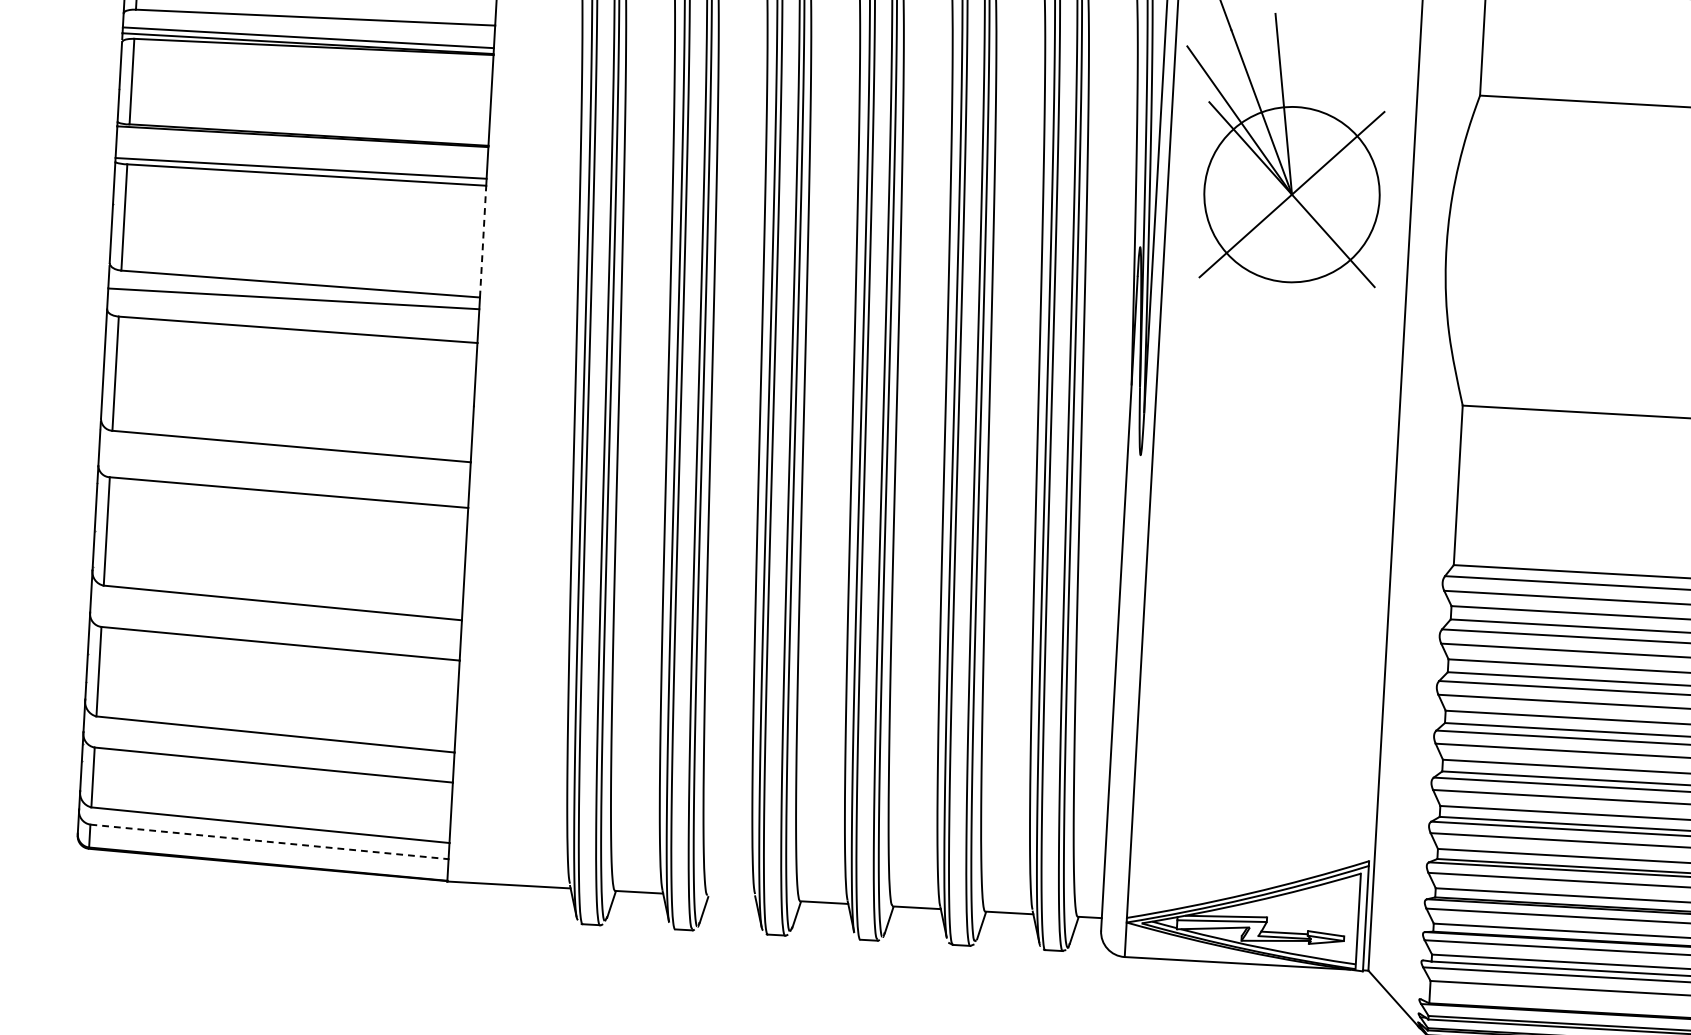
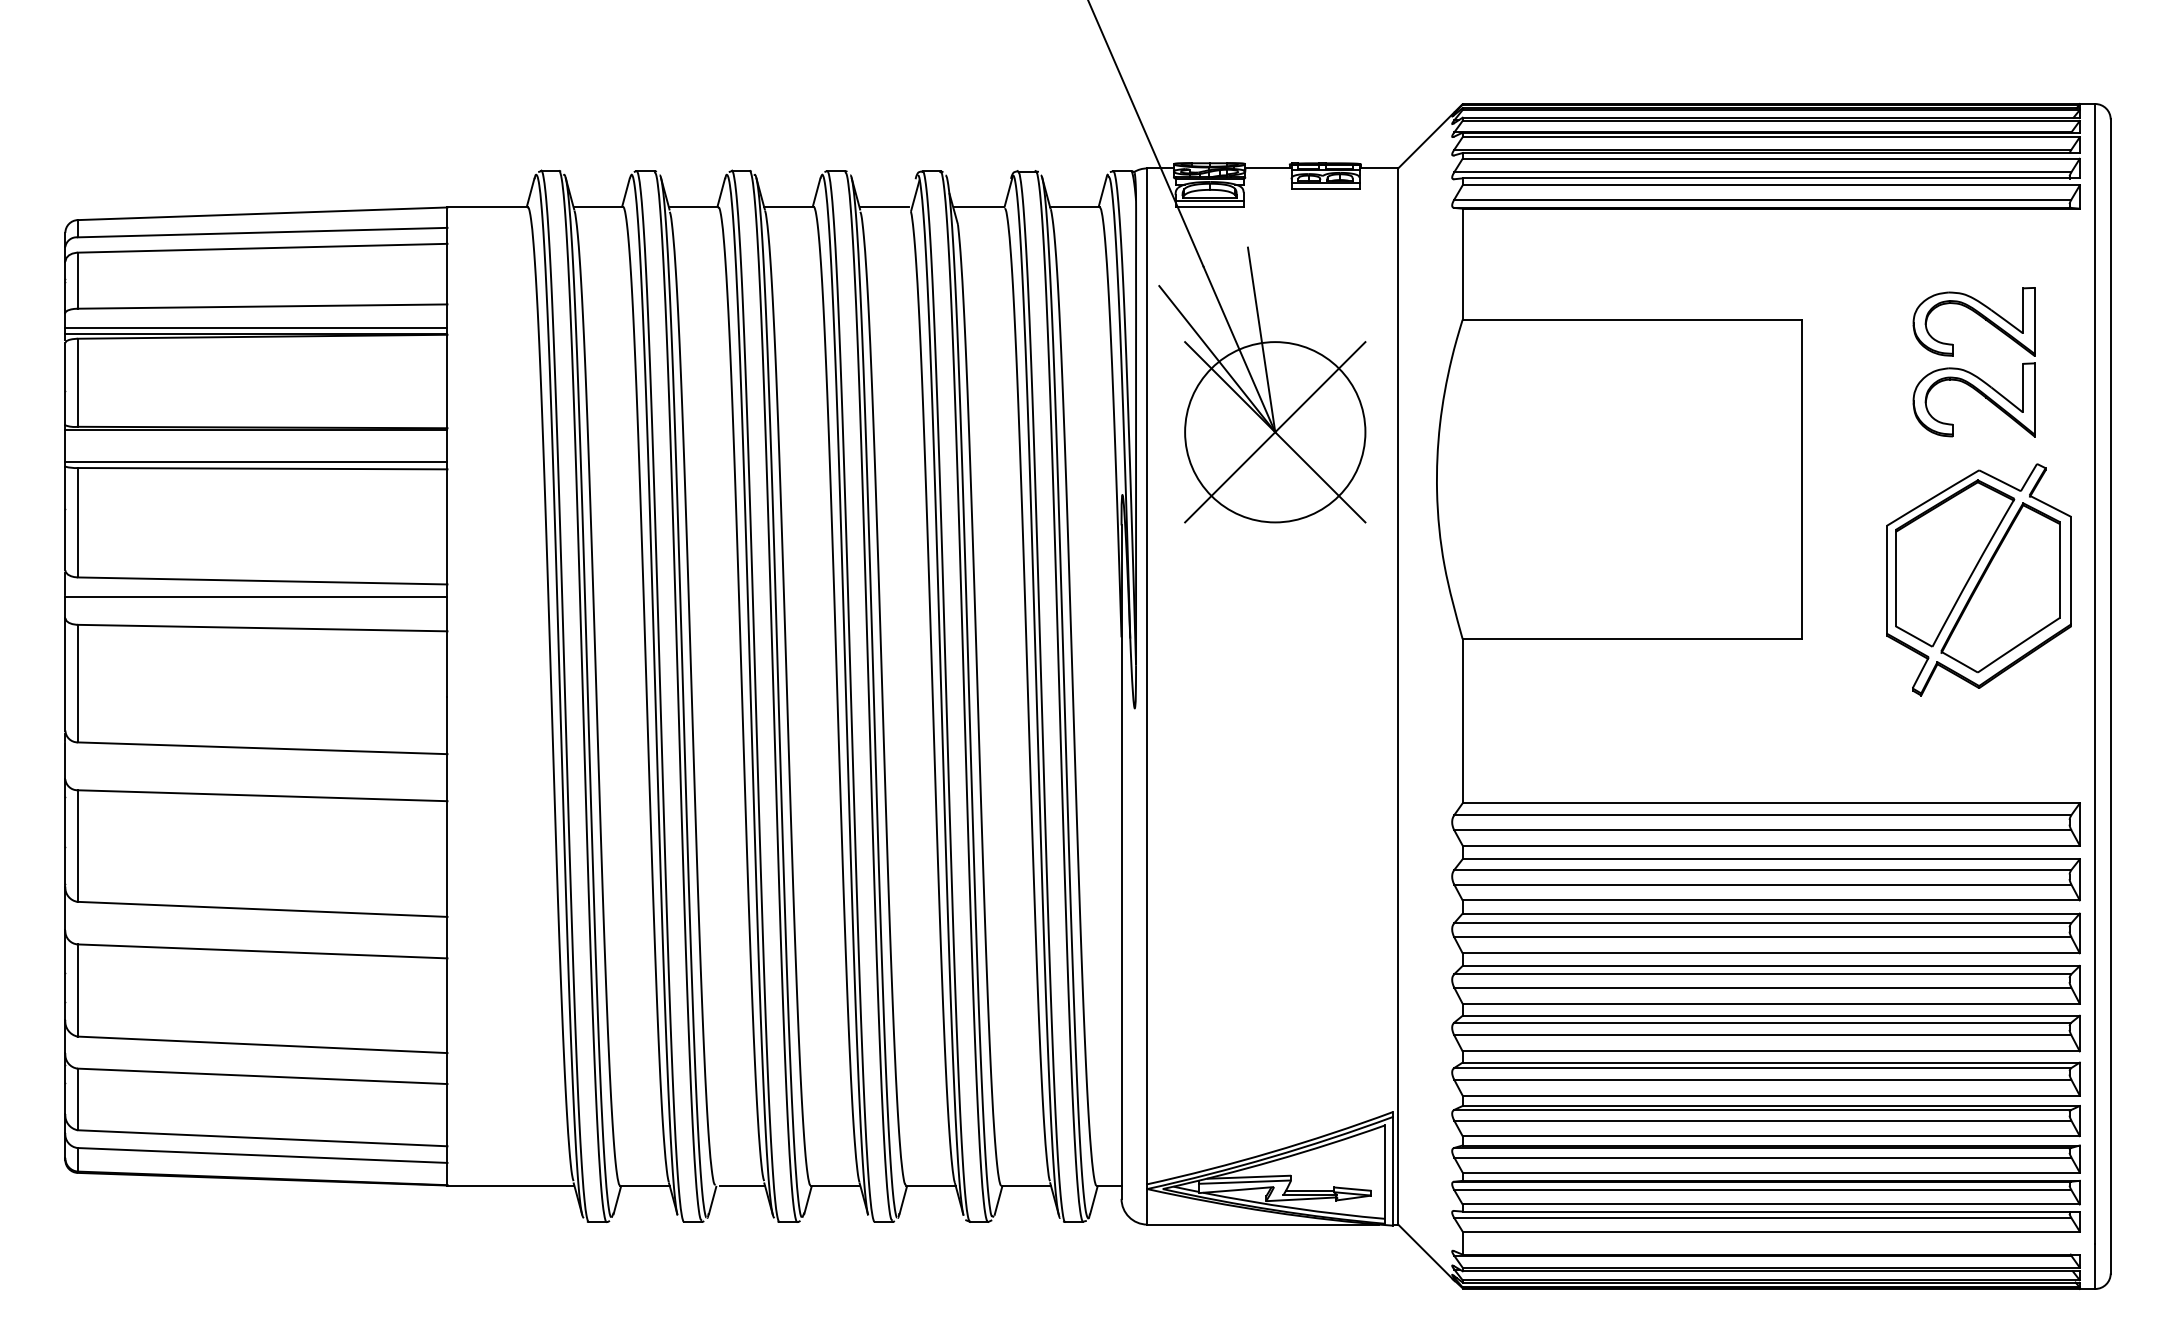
line: (483, 241) -> (447, 526), dashed -> solid
line: (270, 841) -> (263, 1155), dashed -> solid
line: (733, 897) -> (742, 1185), added

